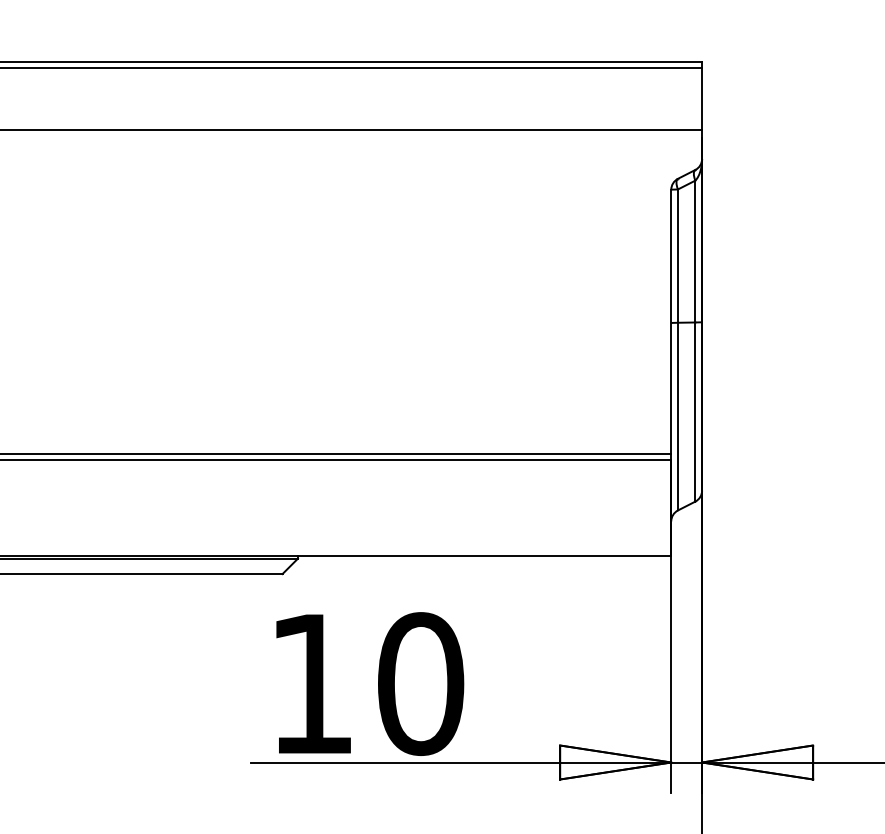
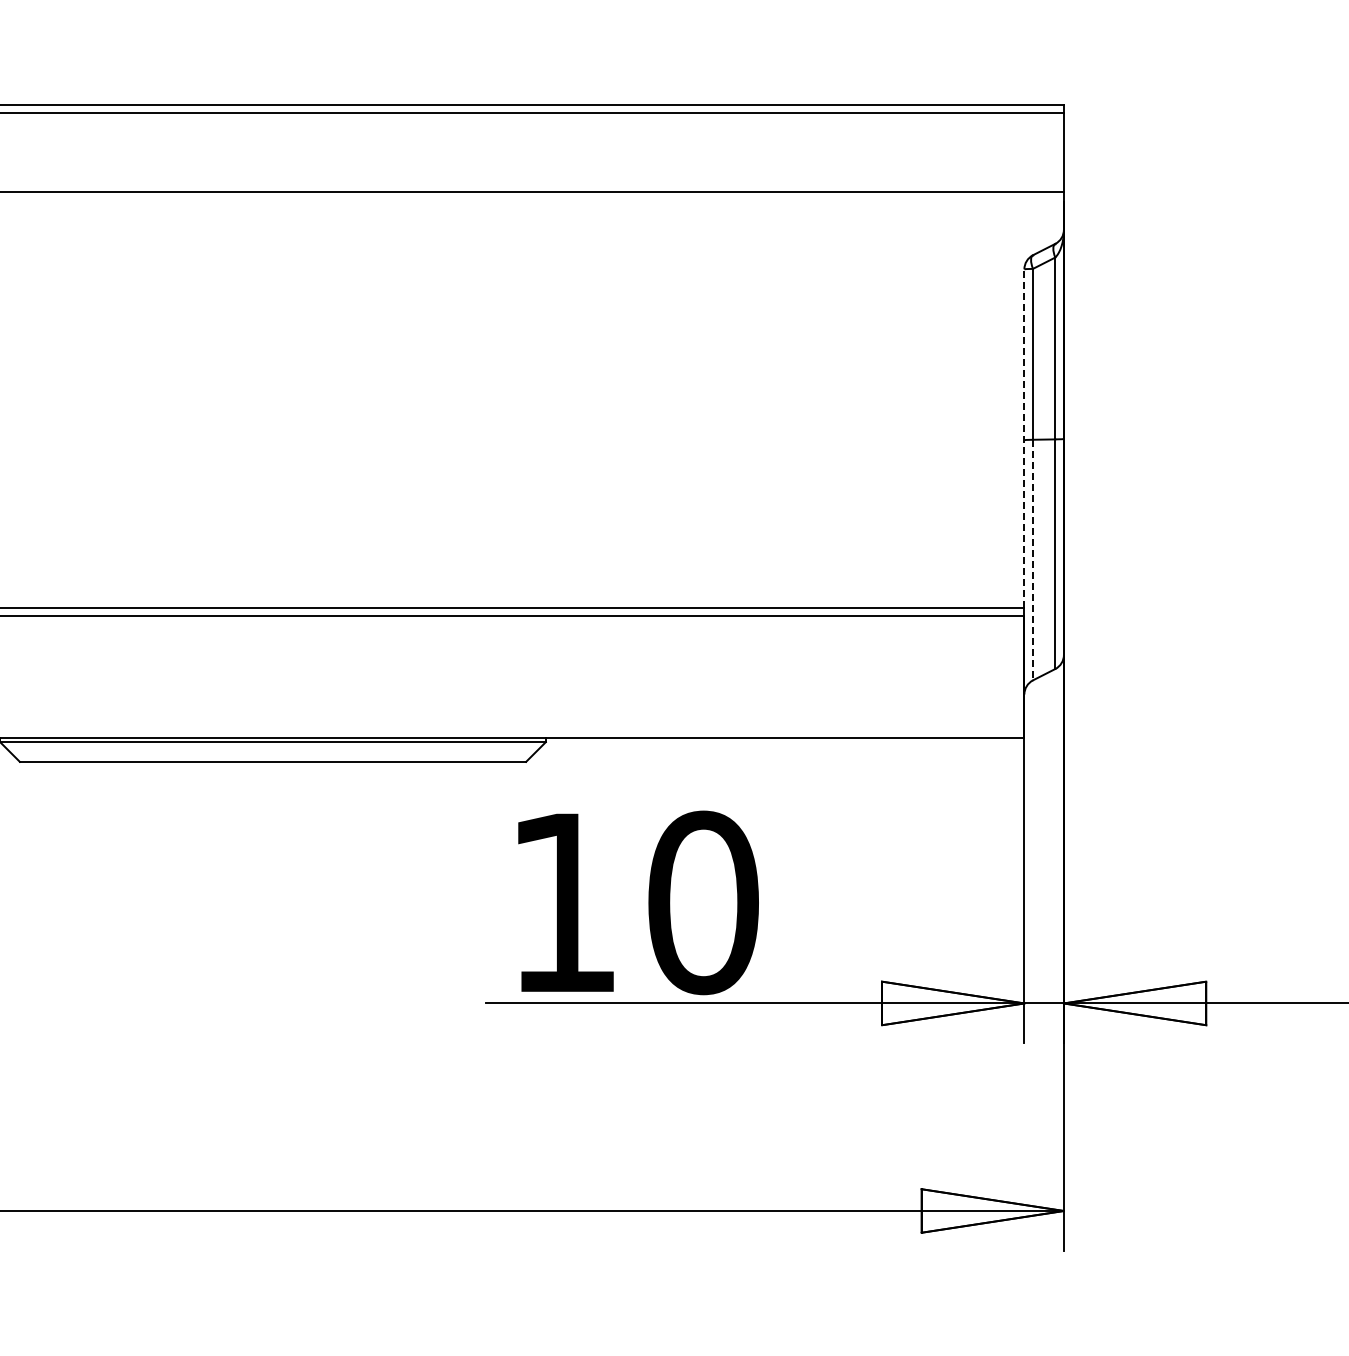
line: (671, 321) -> (1024, 438), solid -> dashed
line: (678, 416) -> (1033, 560), solid -> dashed

